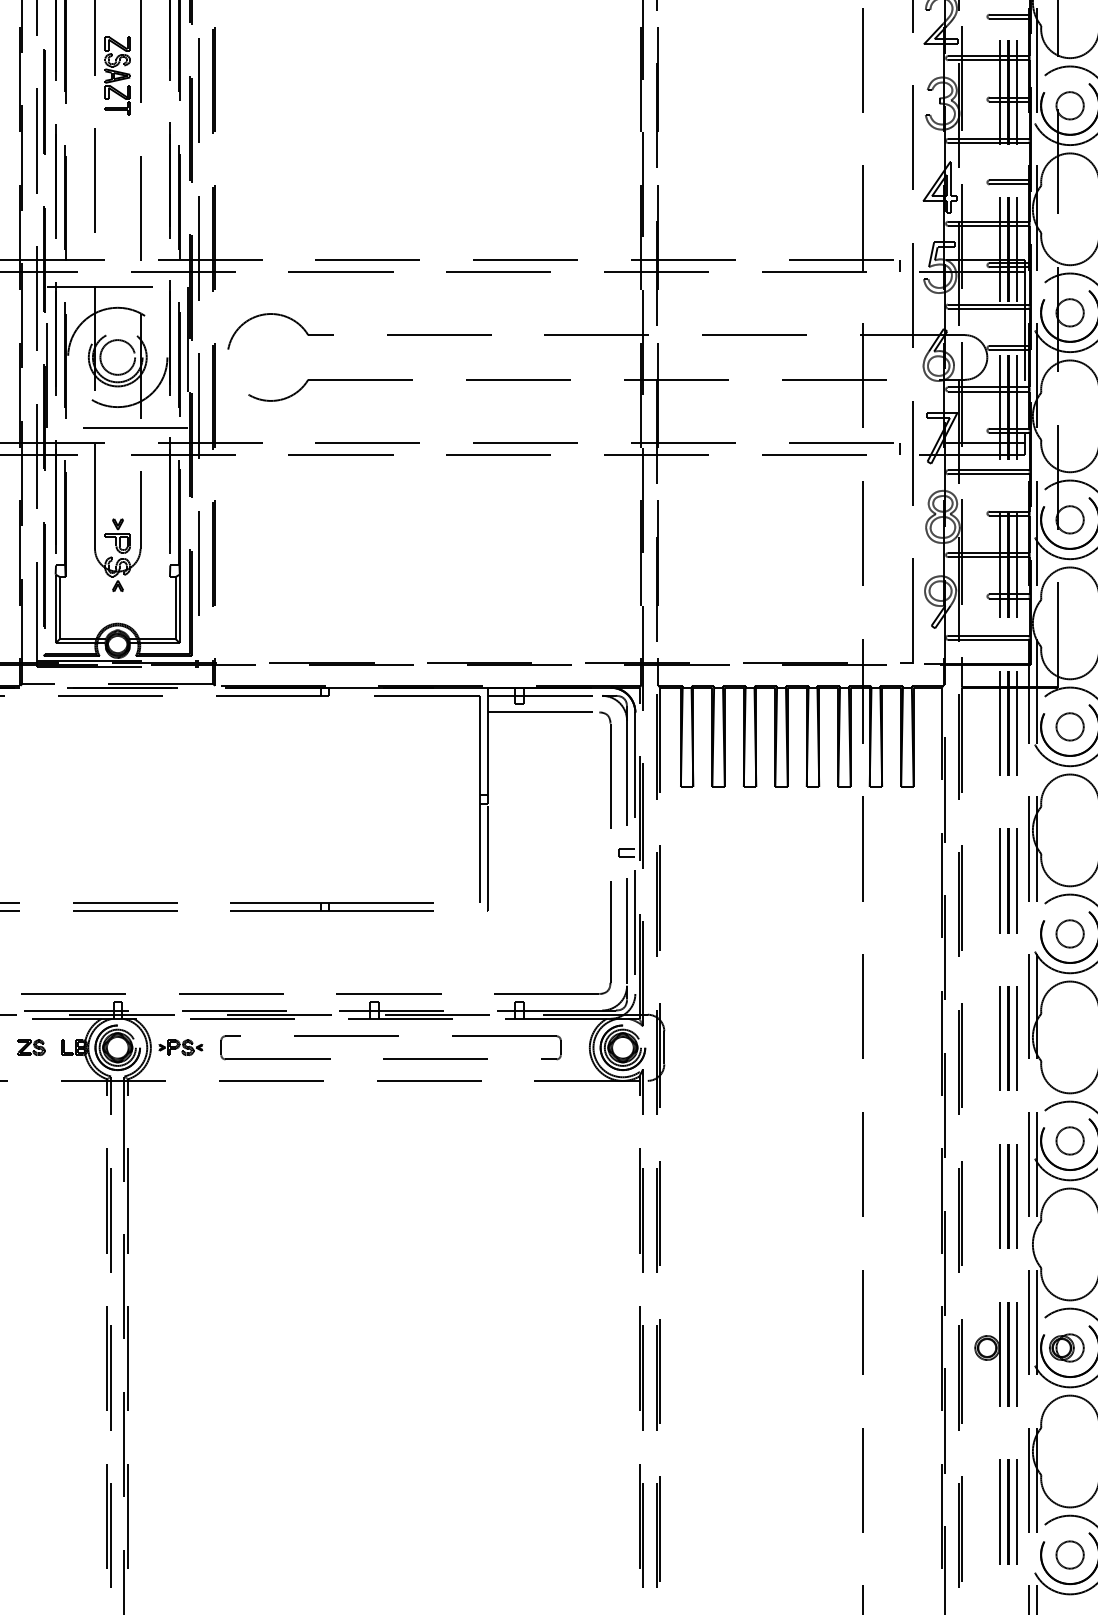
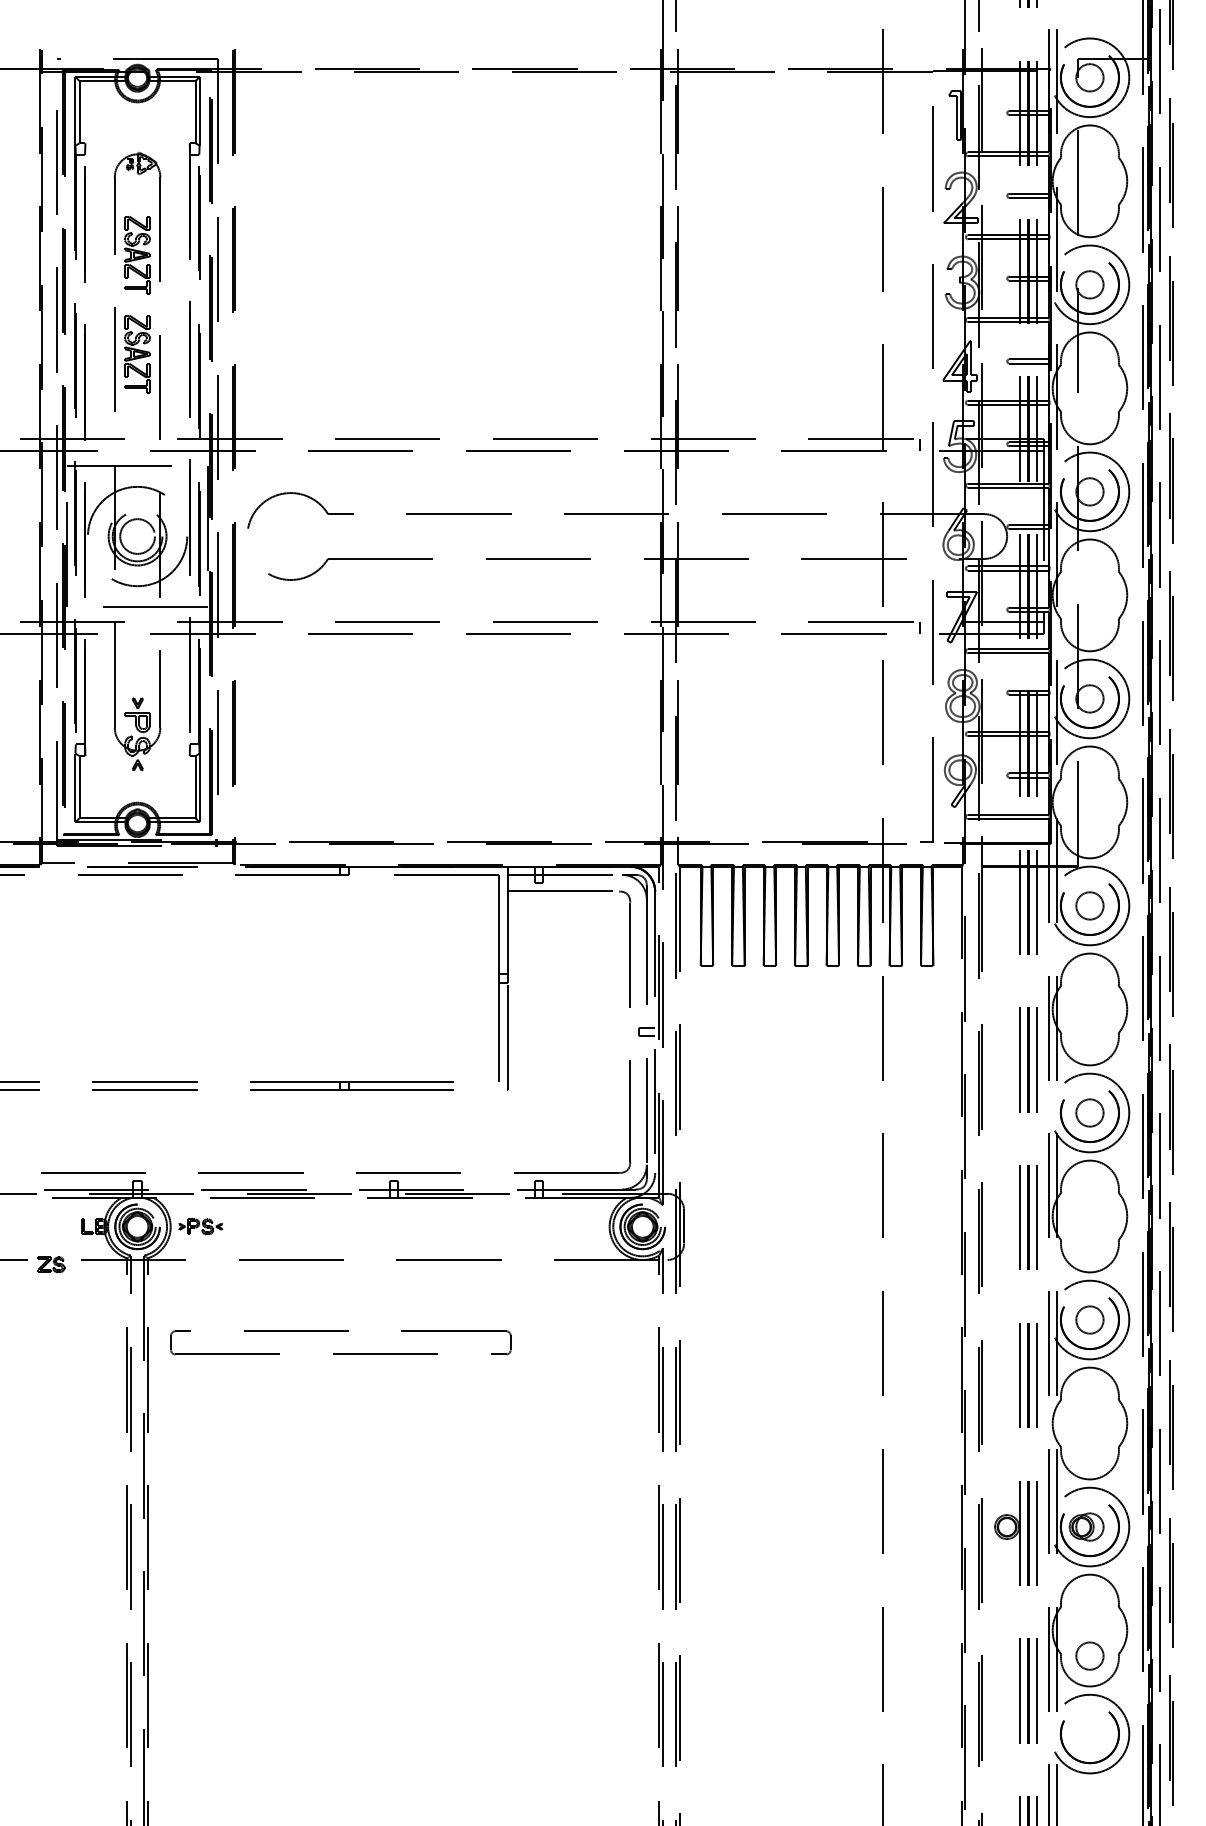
part: (117, 175) -> (137, 354), added
part: (390, 1036) -> (340, 1331), moved
part: (31, 1047) -> (51, 1264), moved
circle: (1069, 1554) -> (1089, 1655), moved

